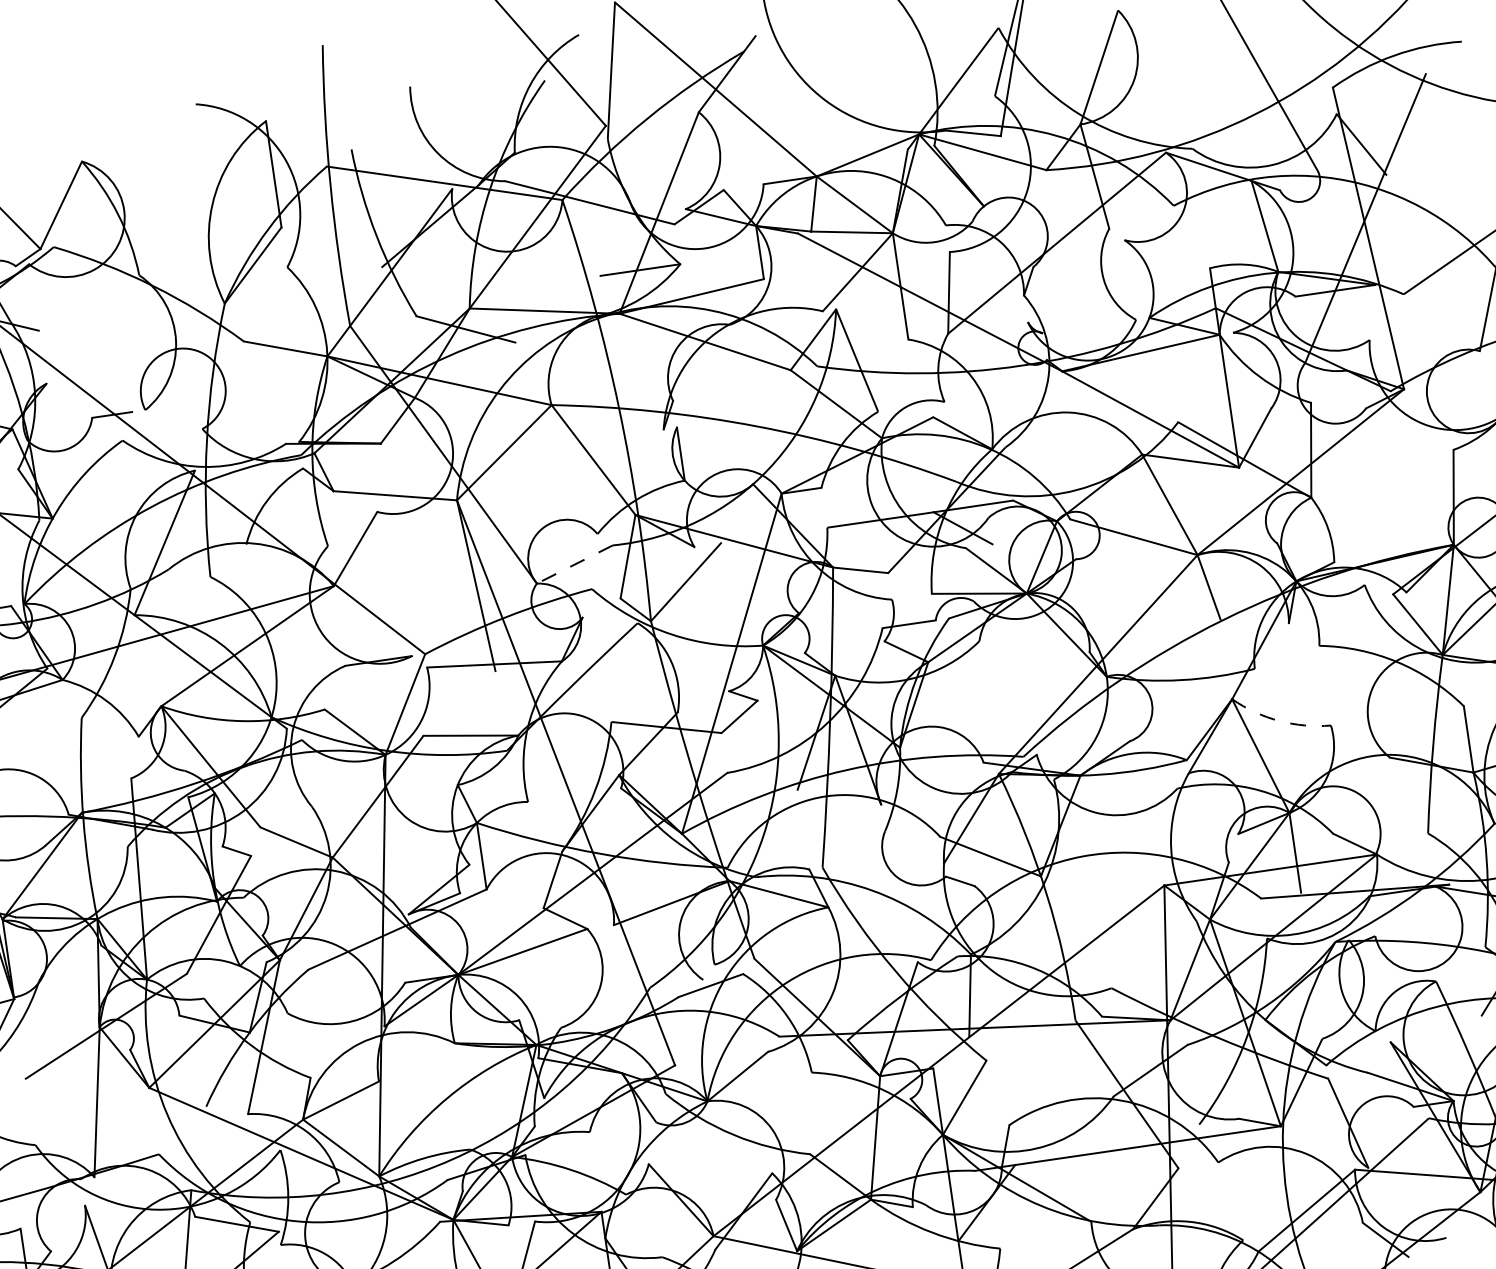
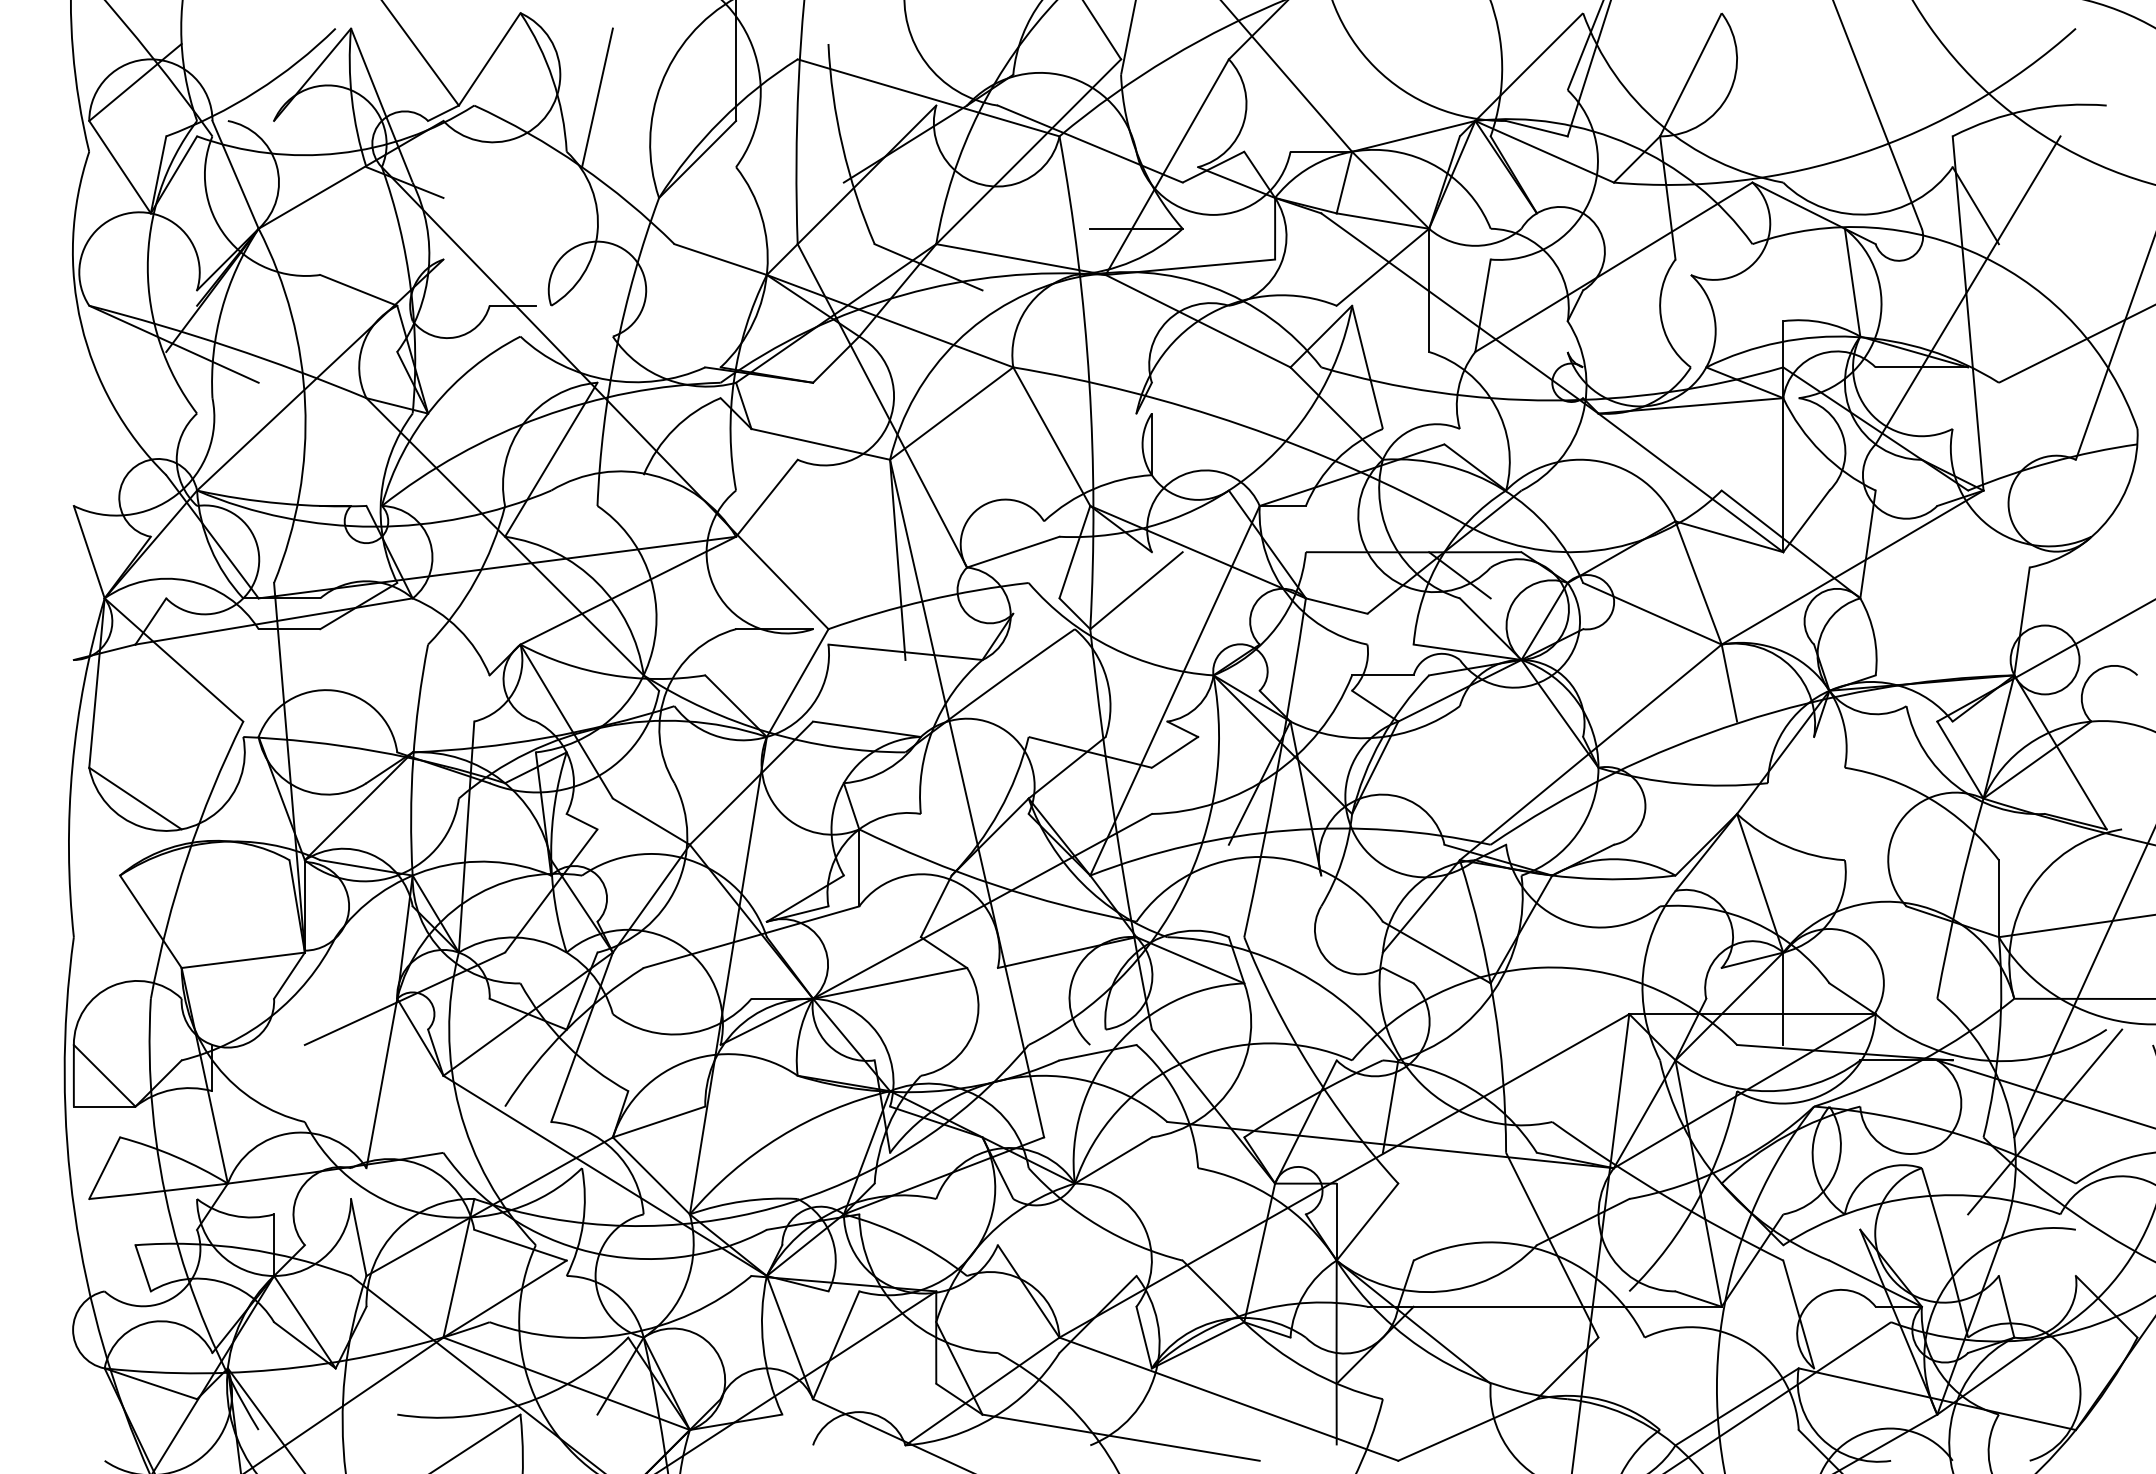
line: (159, 224) -> (597, 97), added
line: (575, 564) -> (1013, 552), dashed -> solid
arc: (1279, 720) -> (1787, 846), dashed -> solid

